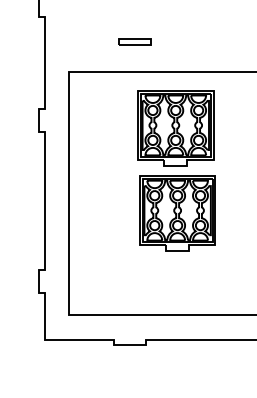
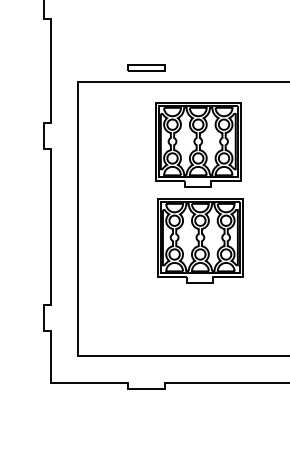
part: (134, 41) -> (146, 67), moved

